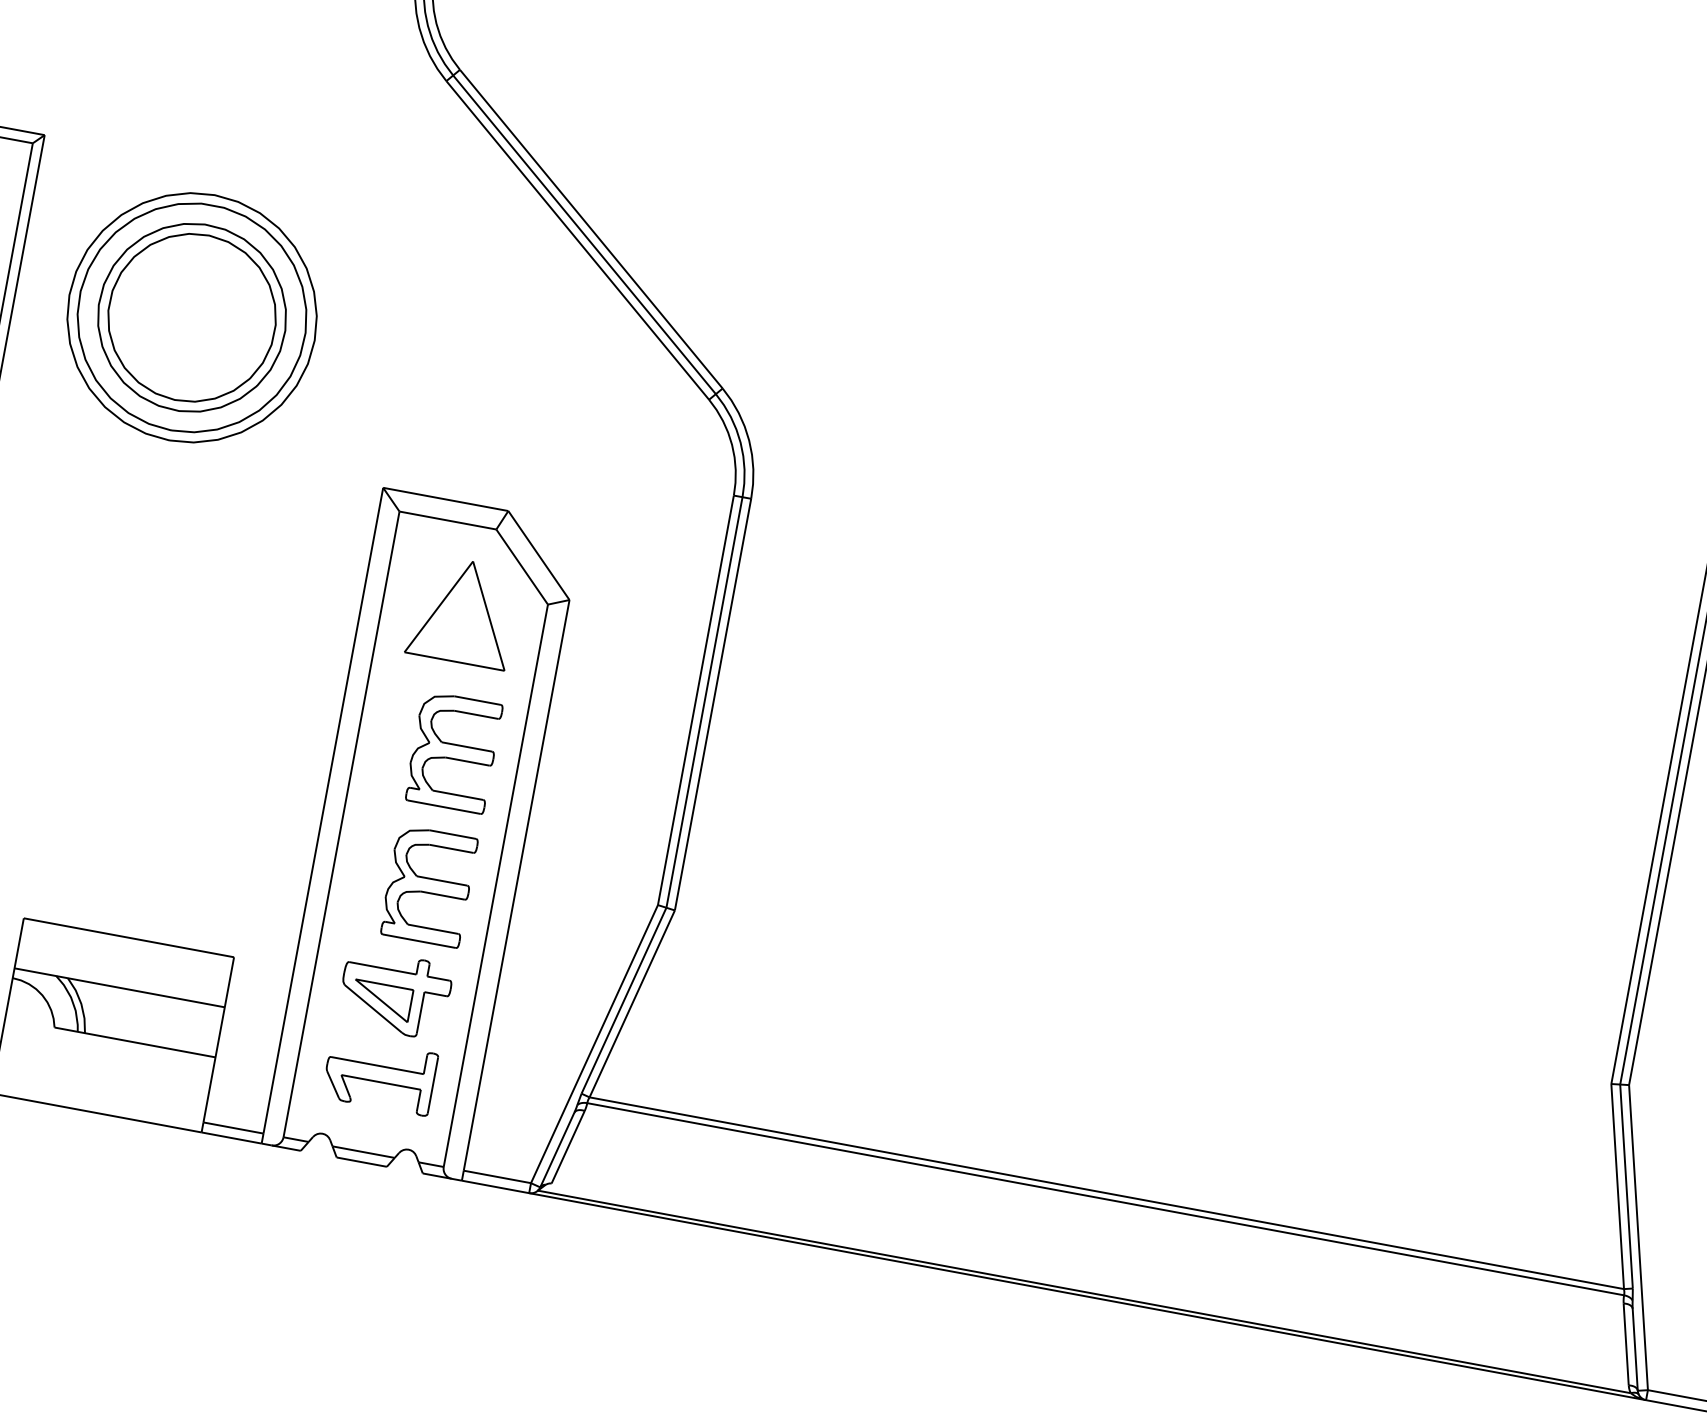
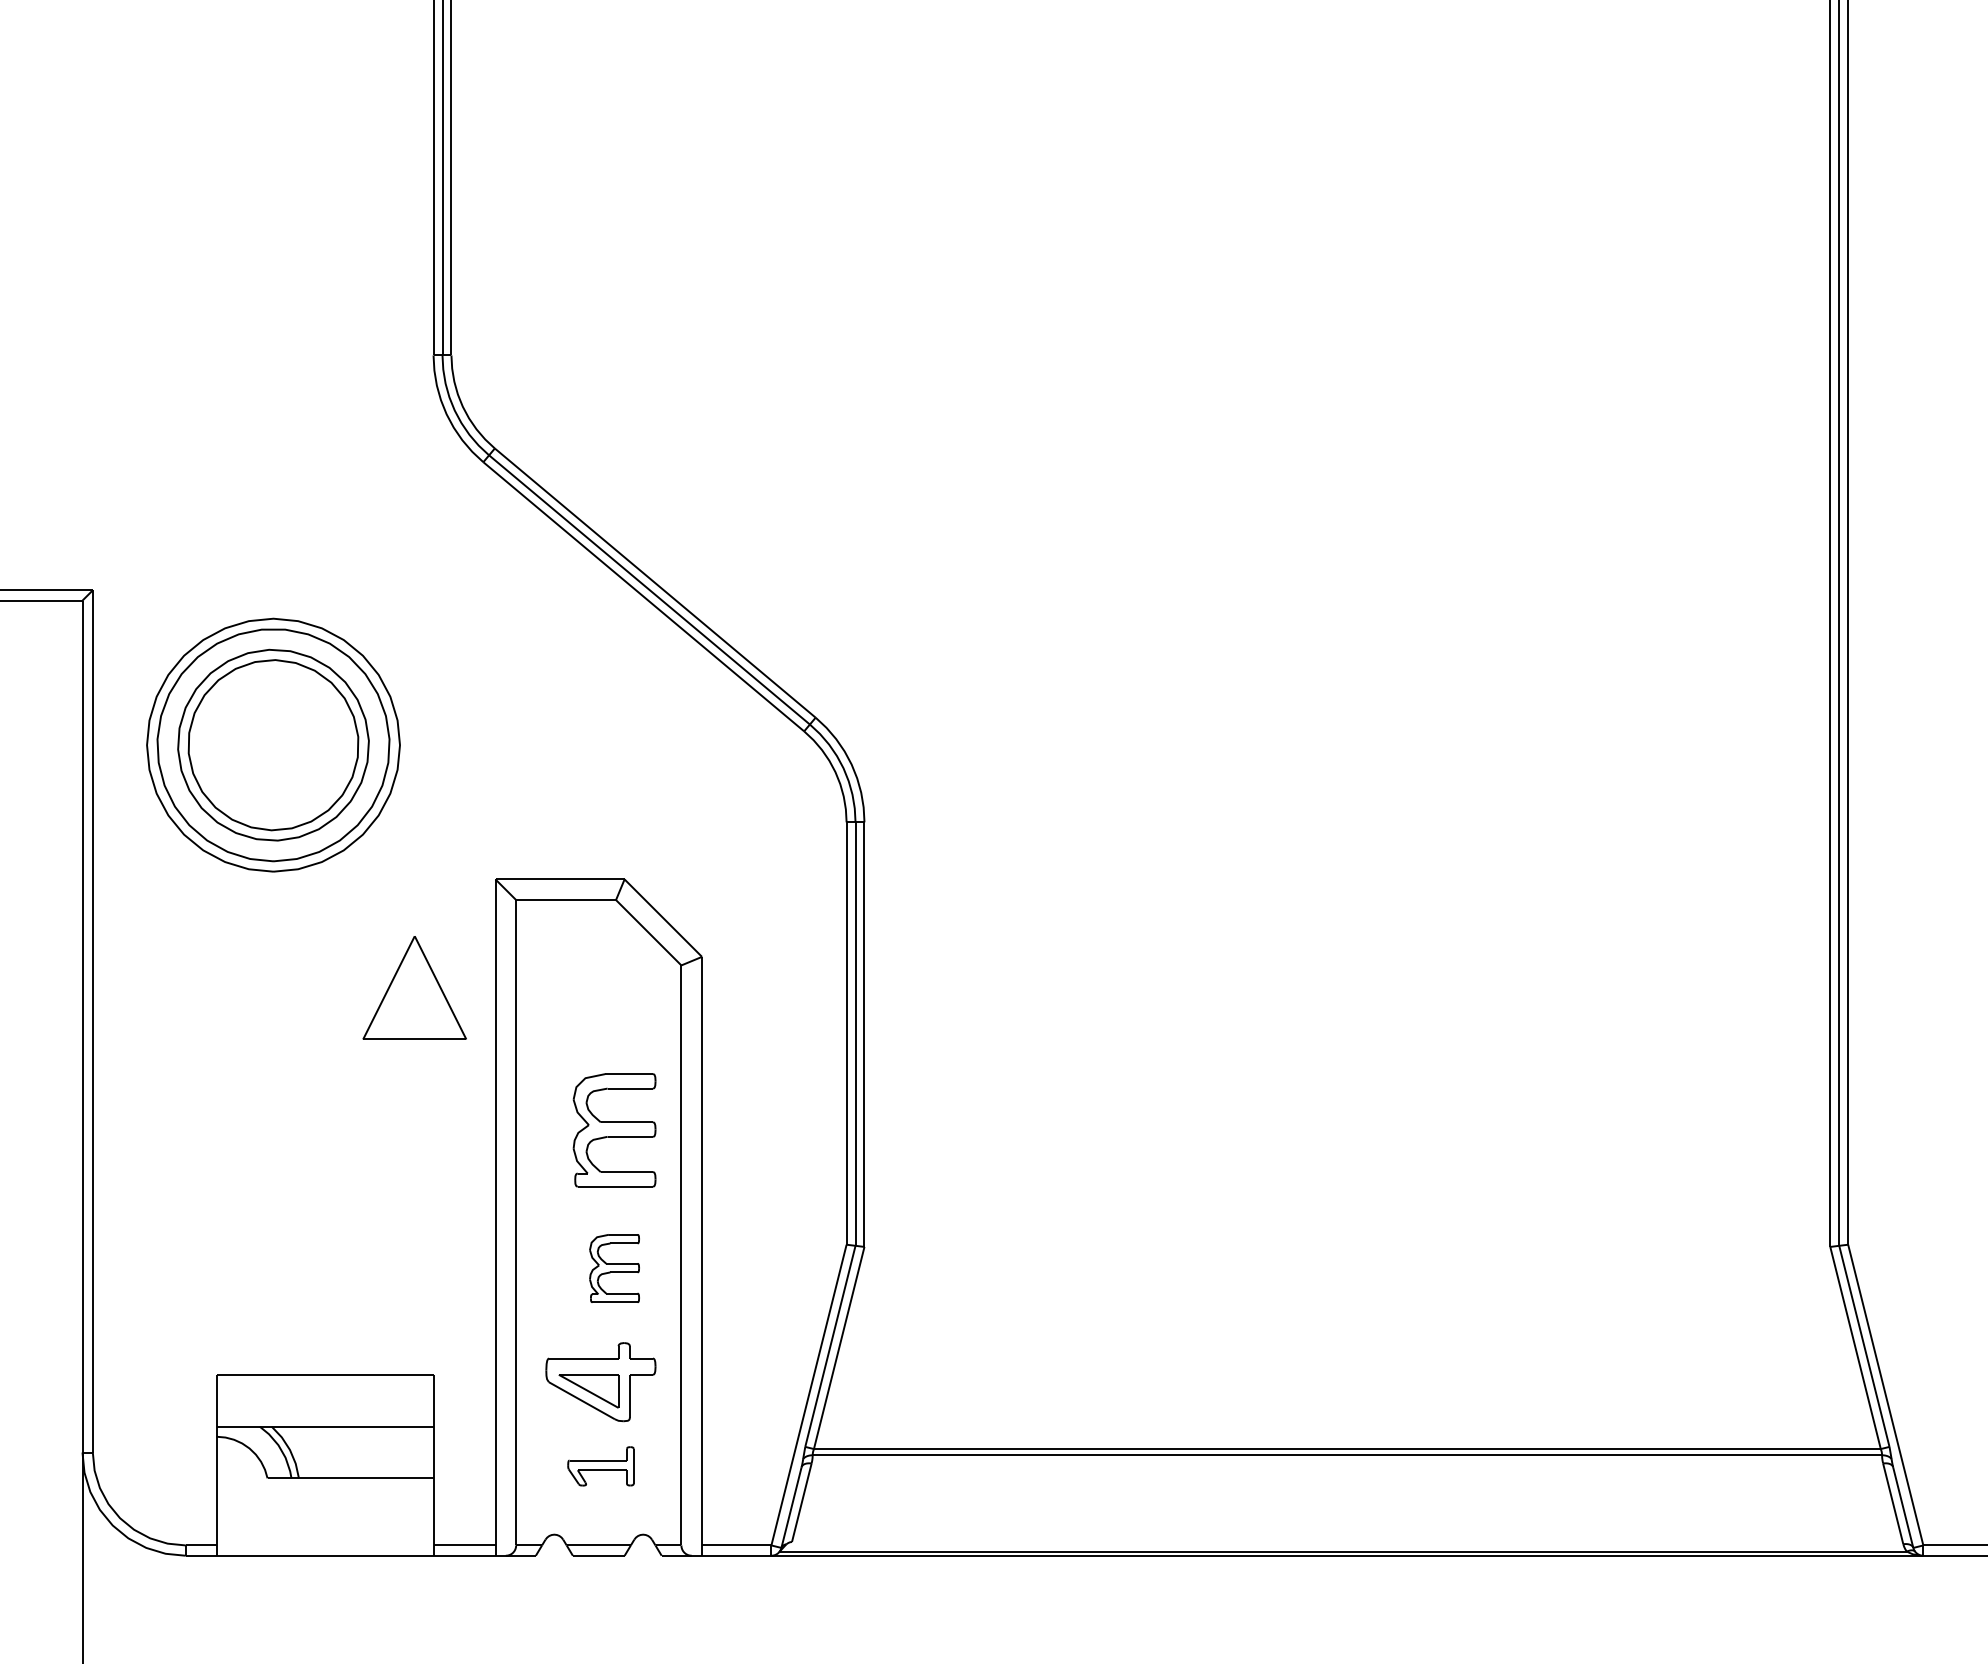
part: (463, 611) -> (414, 987), moved
part: (428, 886) -> (614, 1268), size x0.6
part: (379, 1075) -> (600, 1466), size x0.6

